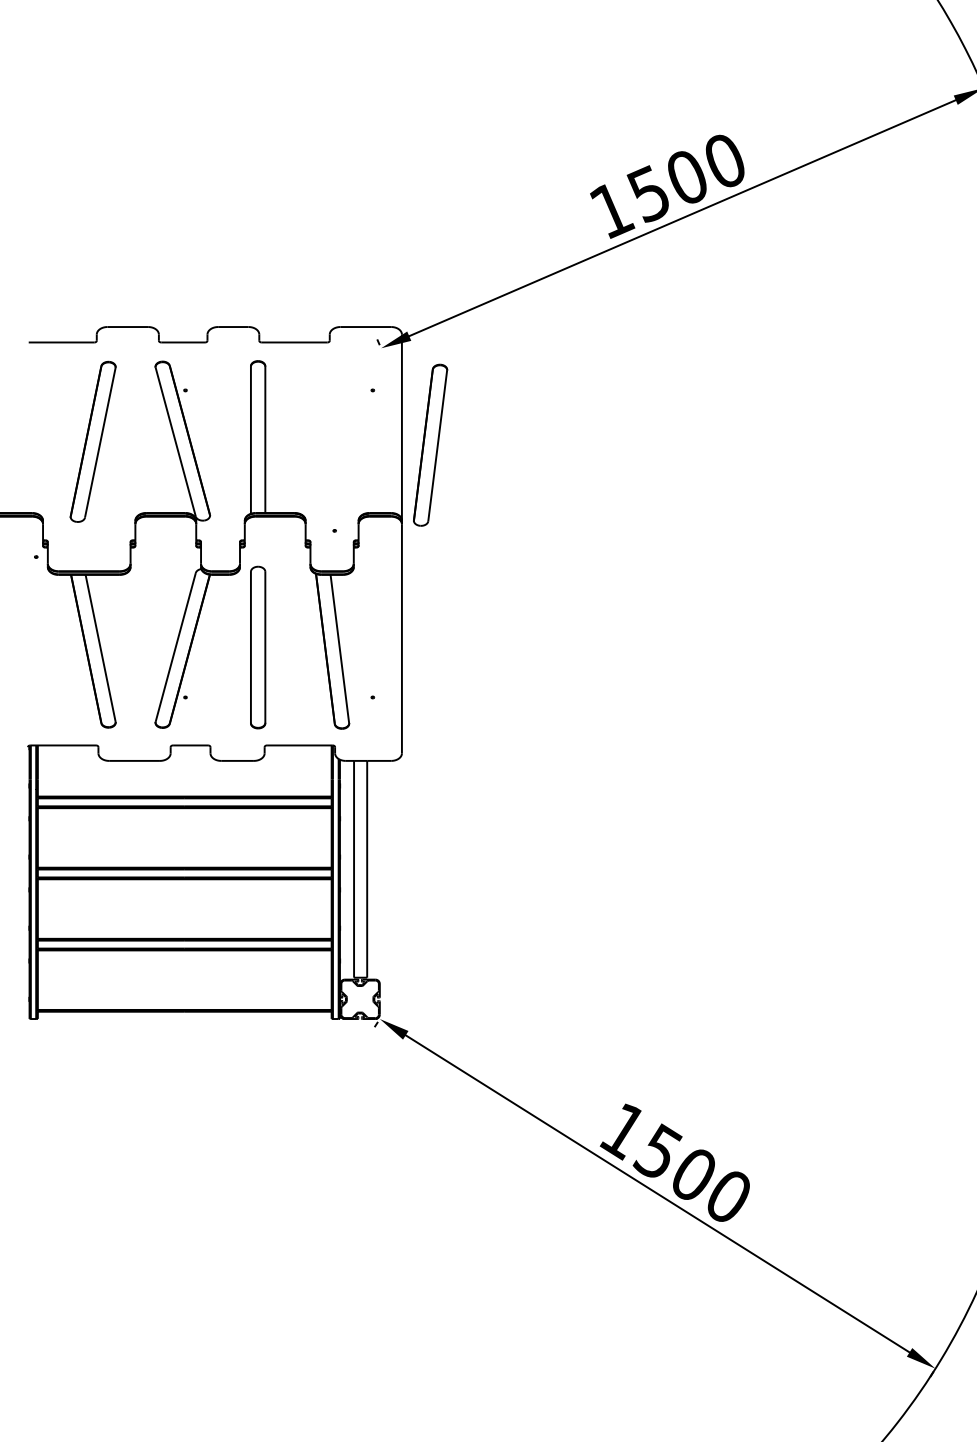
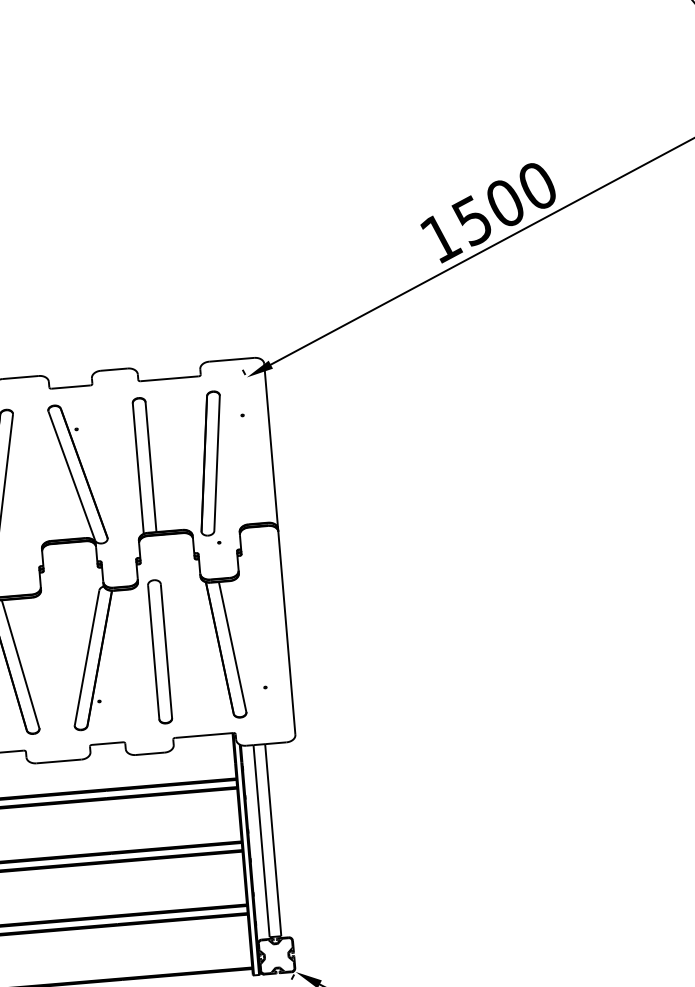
part: (430, 444) -> (210, 462), moved

